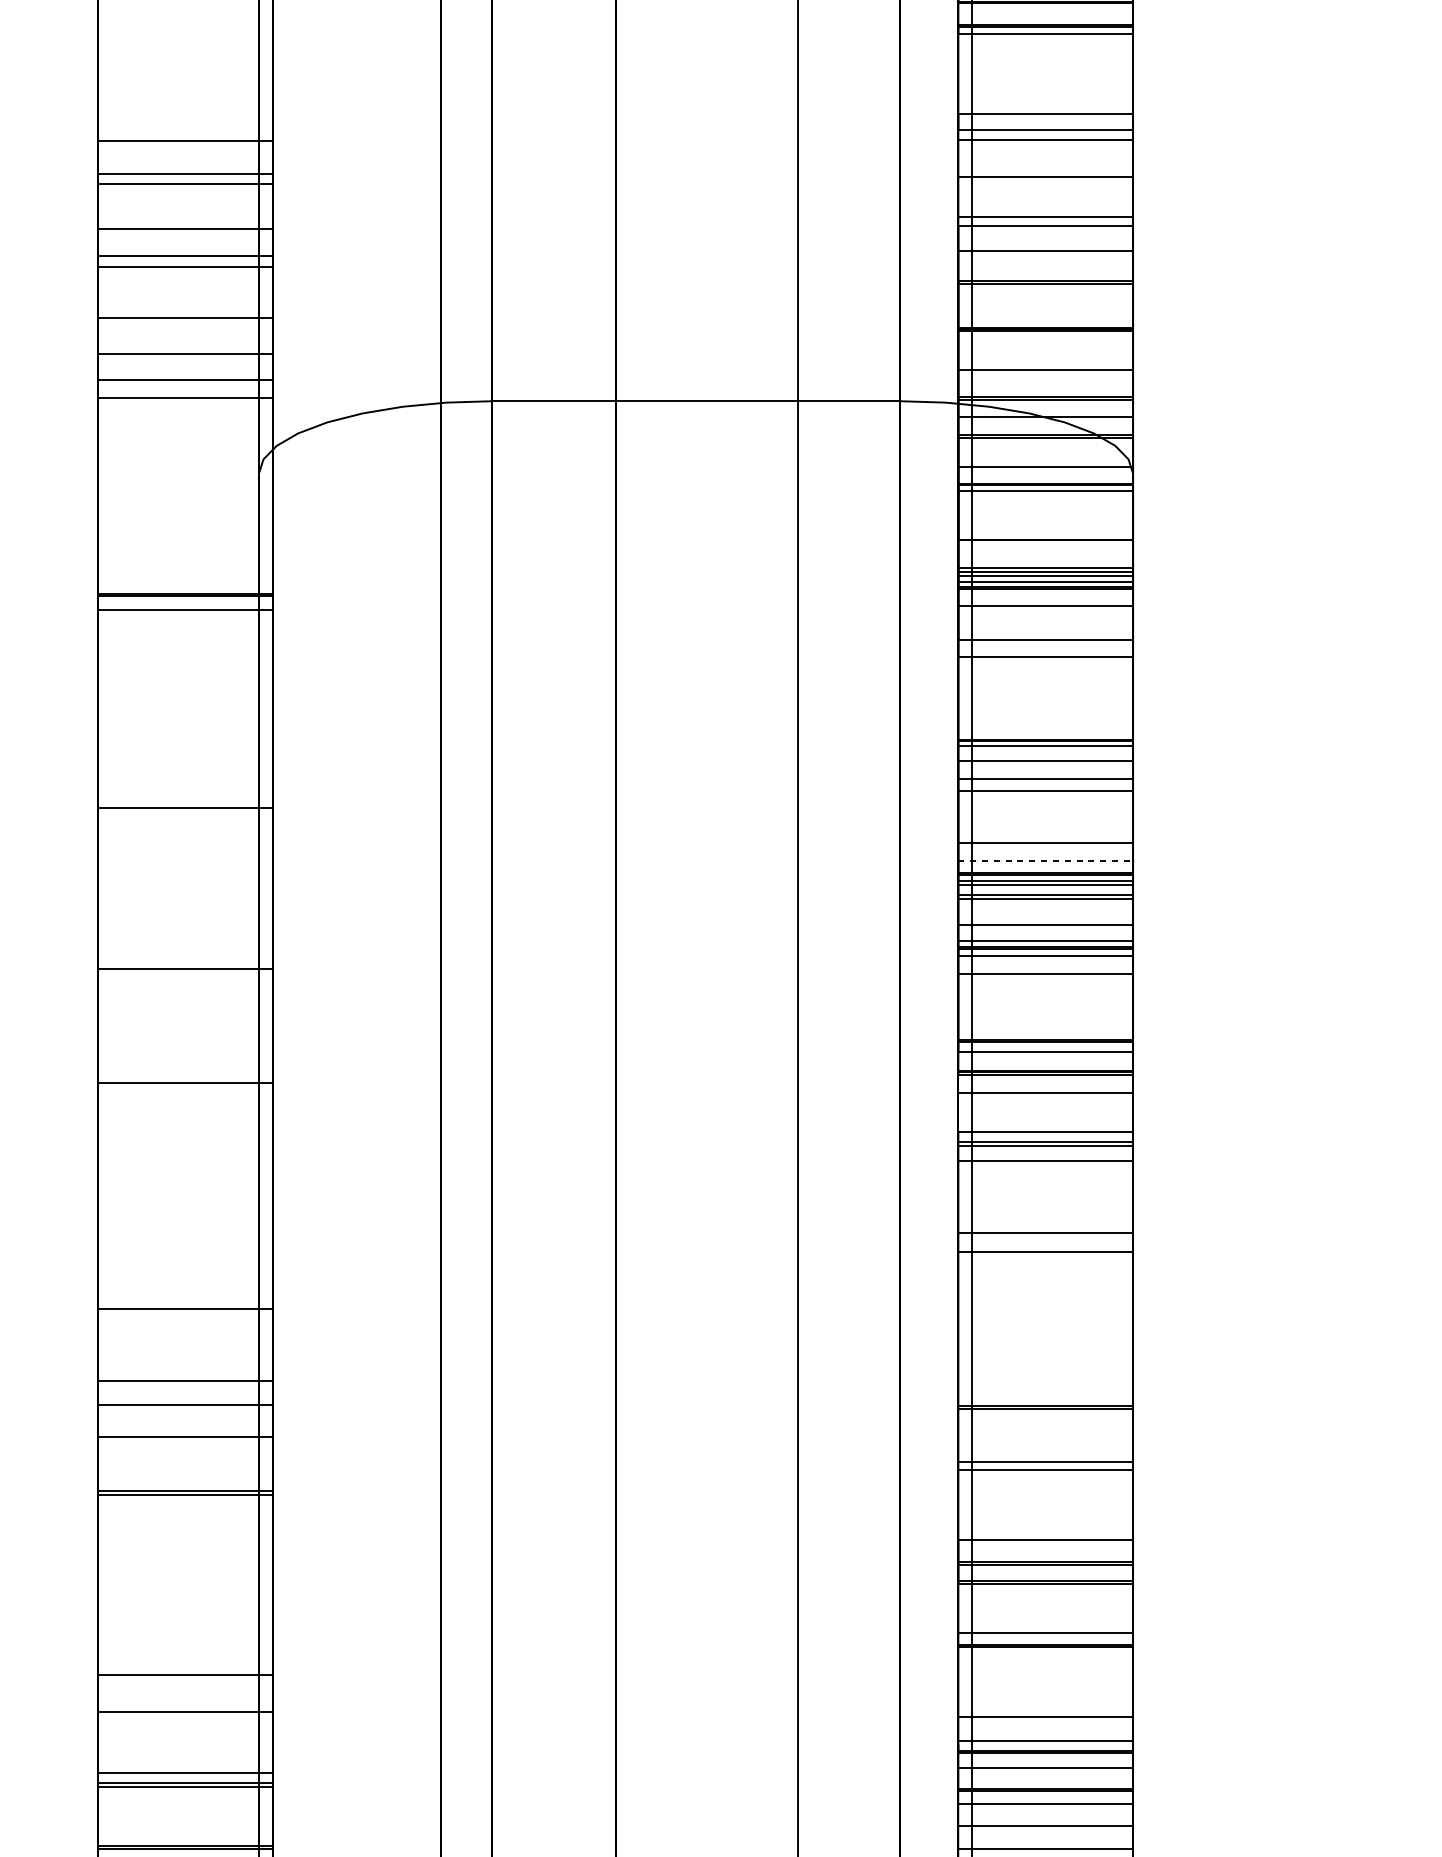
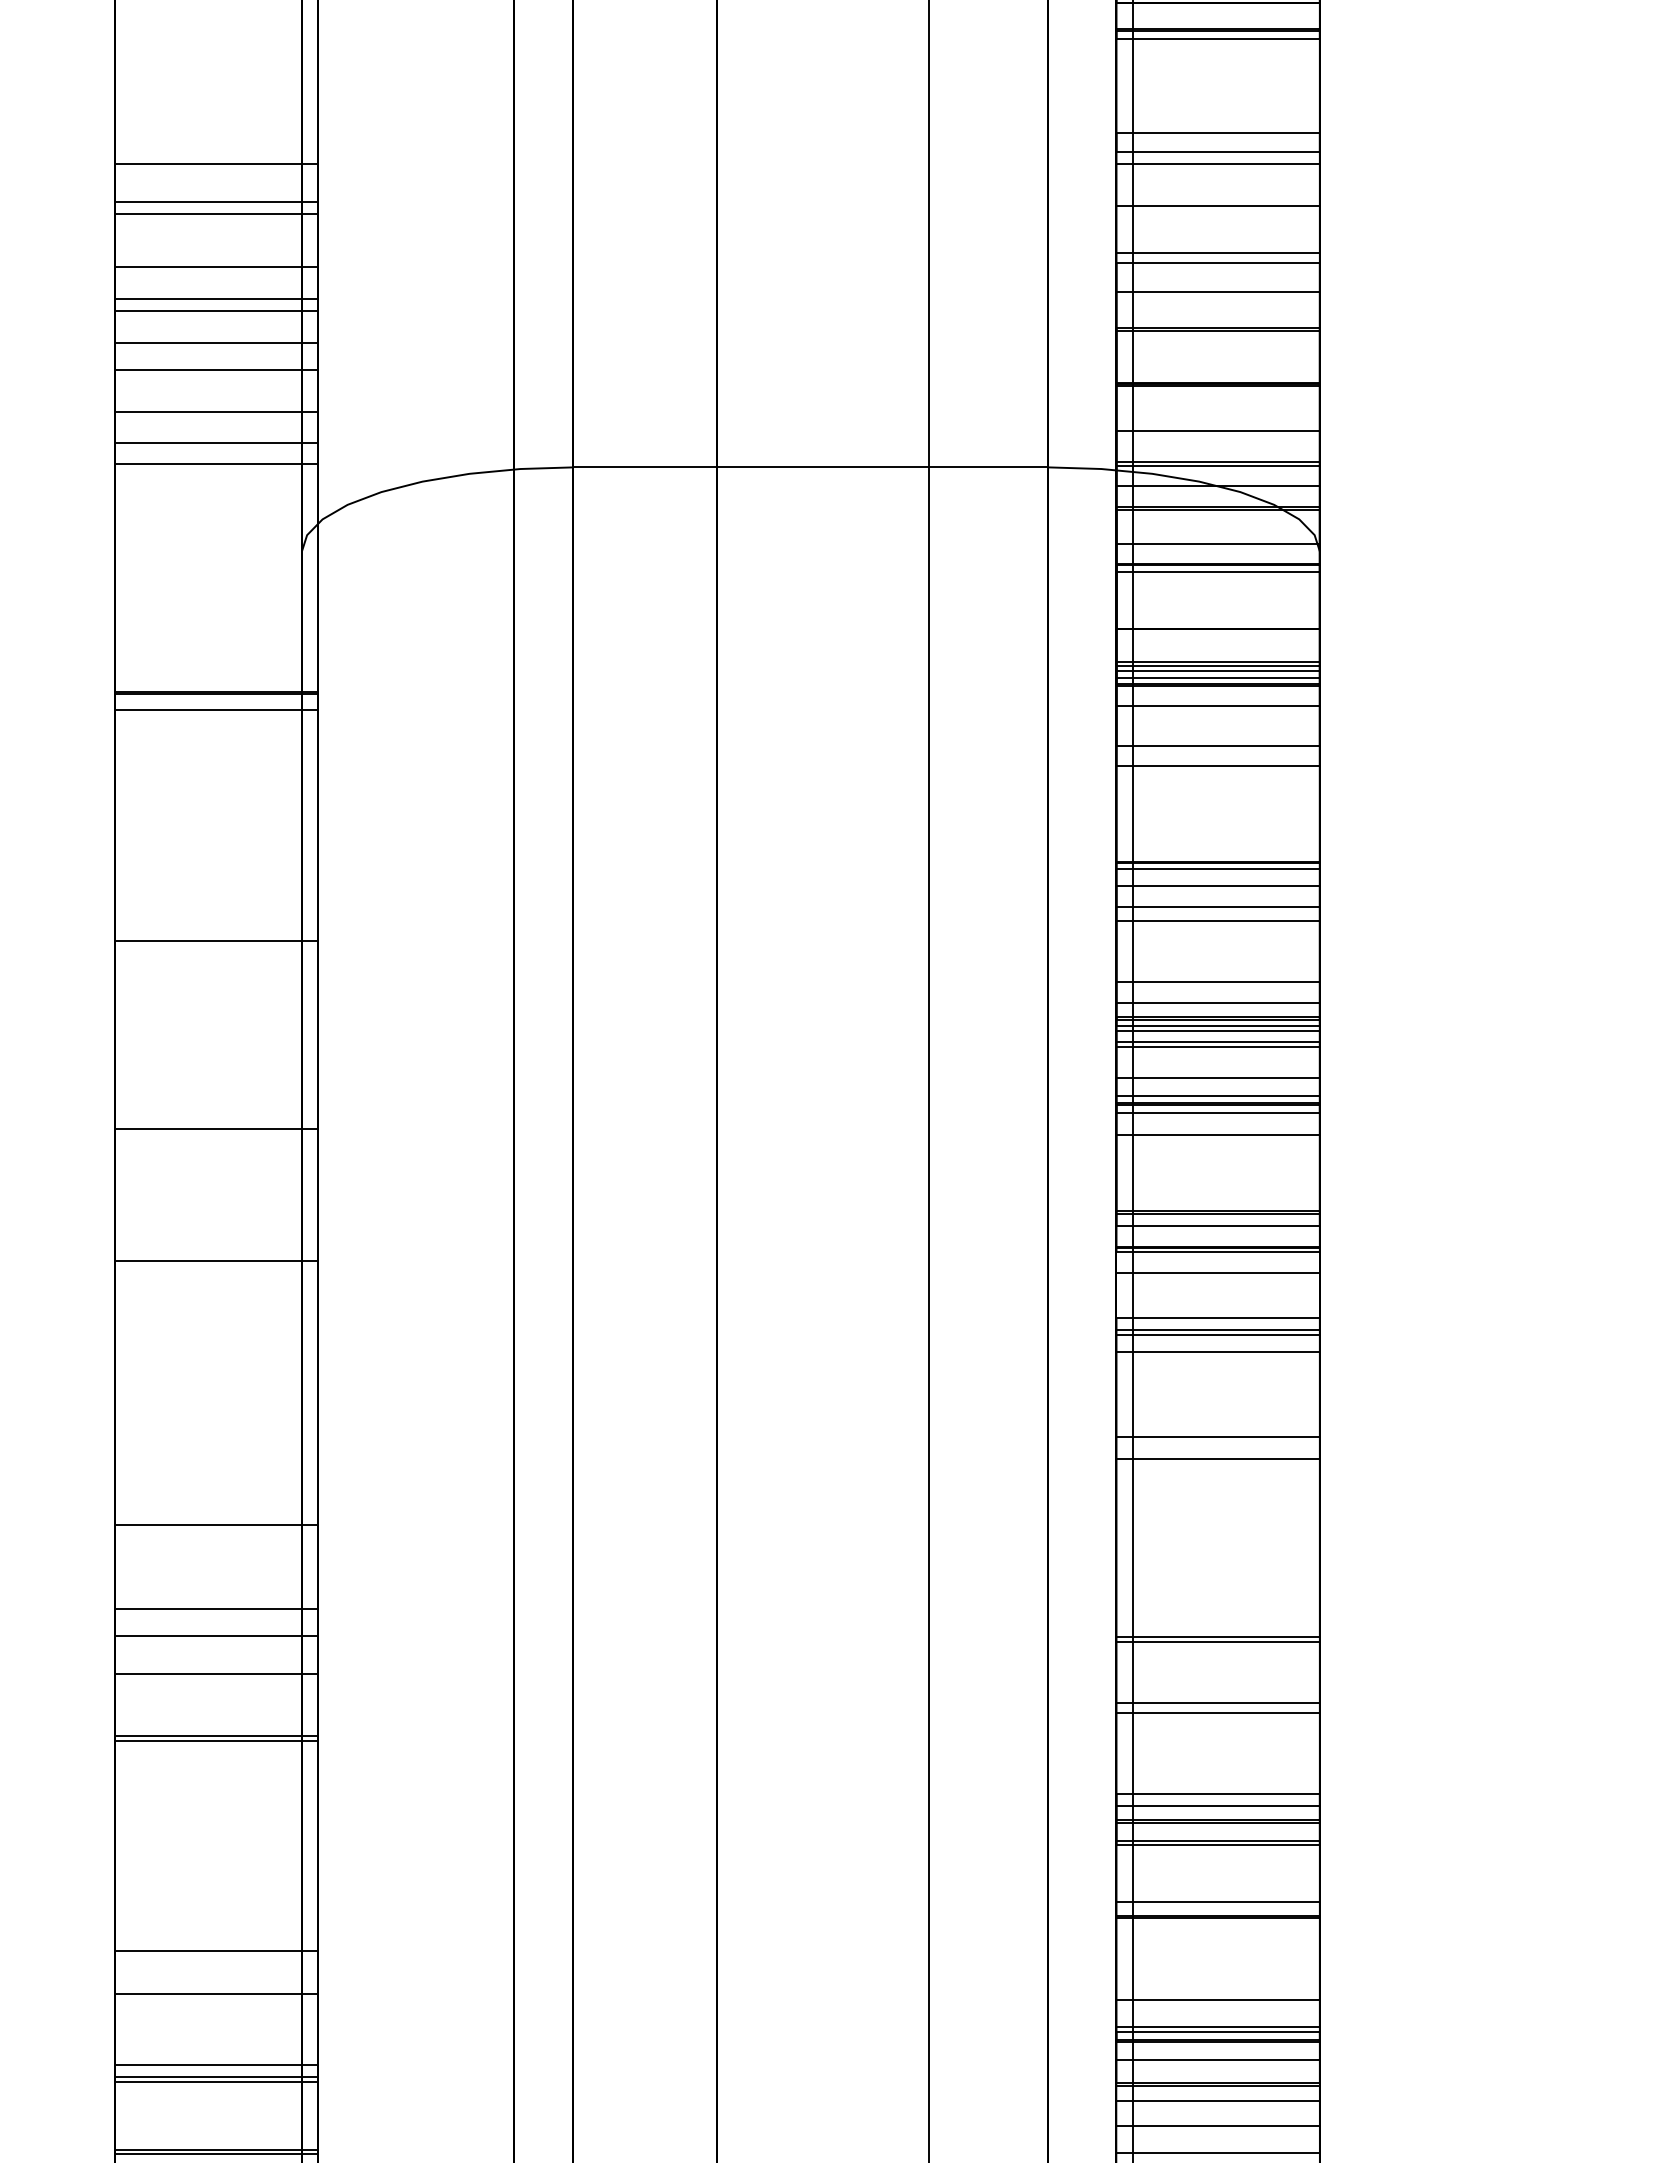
line: (185, 294) -> (216, 343), added
line: (1045, 861) -> (1218, 1003), dashed -> solid
line: (1045, 1550) -> (1217, 1805), added
line: (1045, 1744) -> (1217, 2031), added

